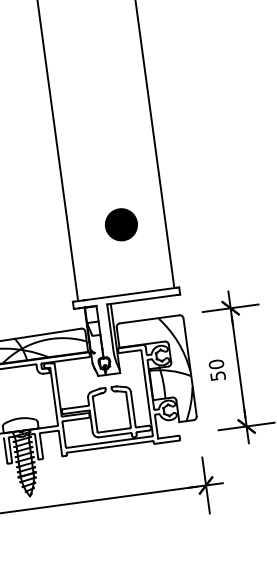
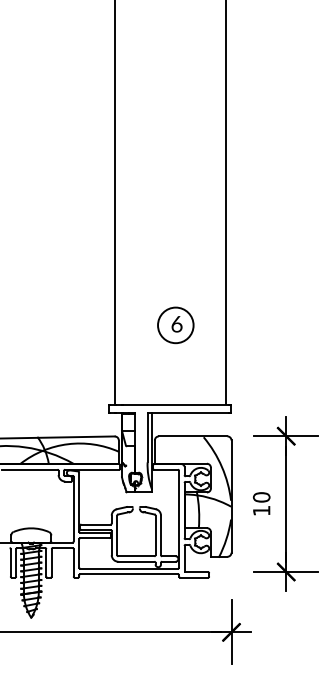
fill: (121, 224) -> (175, 325), removed
text: (217, 375) -> (261, 510), 50 -> 10

